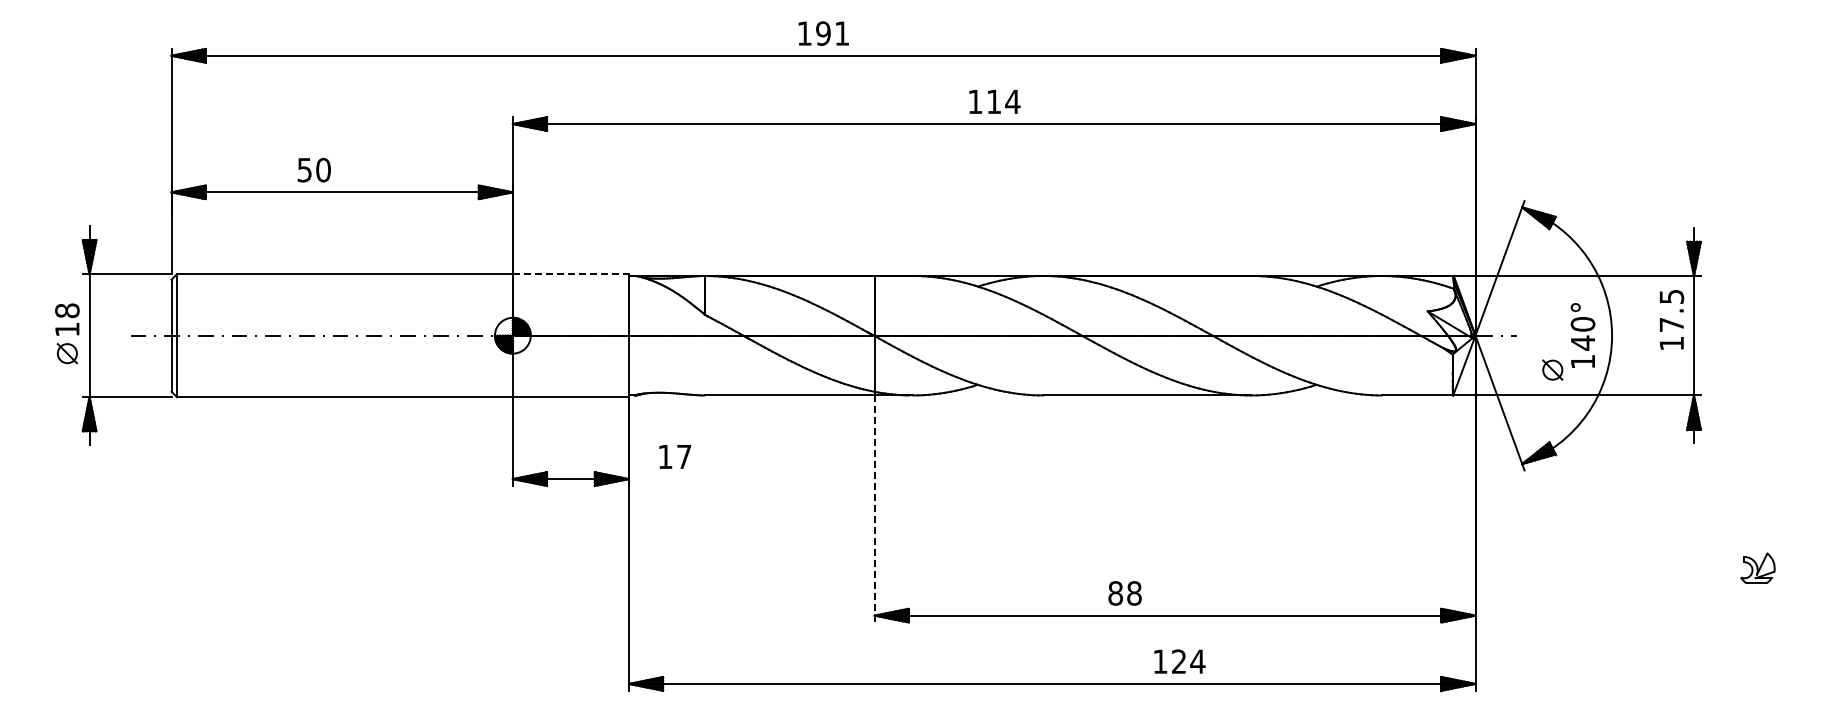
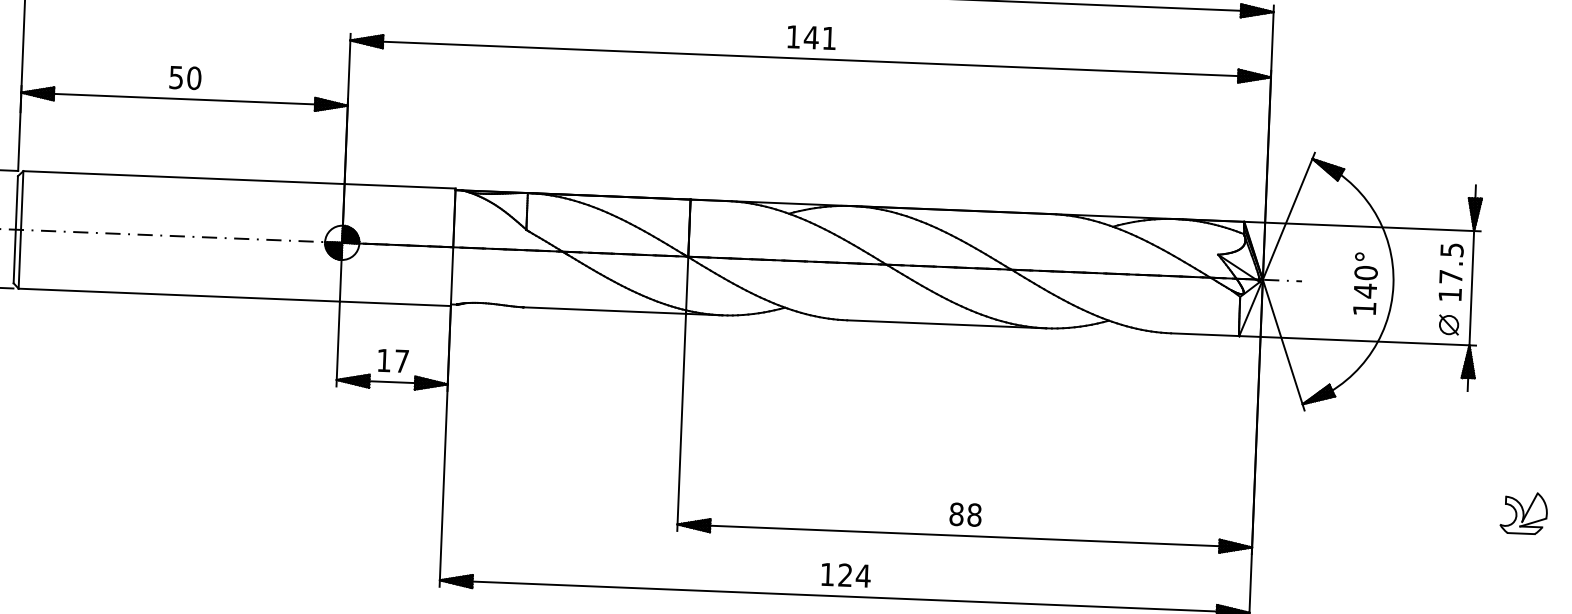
text: (1003, 101) -> (820, 37), 114 -> 141
text: (313, 169) -> (184, 77), moved
line: (571, 274) -> (400, 186), dashed -> solid
part: (1552, 369) -> (1448, 324), moved
text: (675, 456) -> (393, 360), moved
line: (874, 508) -> (681, 421), dashed -> solid
part: (1757, 568) -> (1523, 513), size x1.43
text: (1124, 593) -> (965, 514), moved
text: (1179, 661) -> (845, 575), moved

